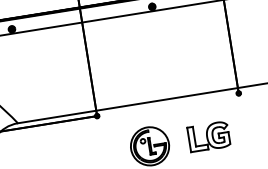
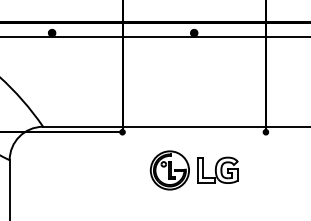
part: (208, 135) -> (217, 169), moved

